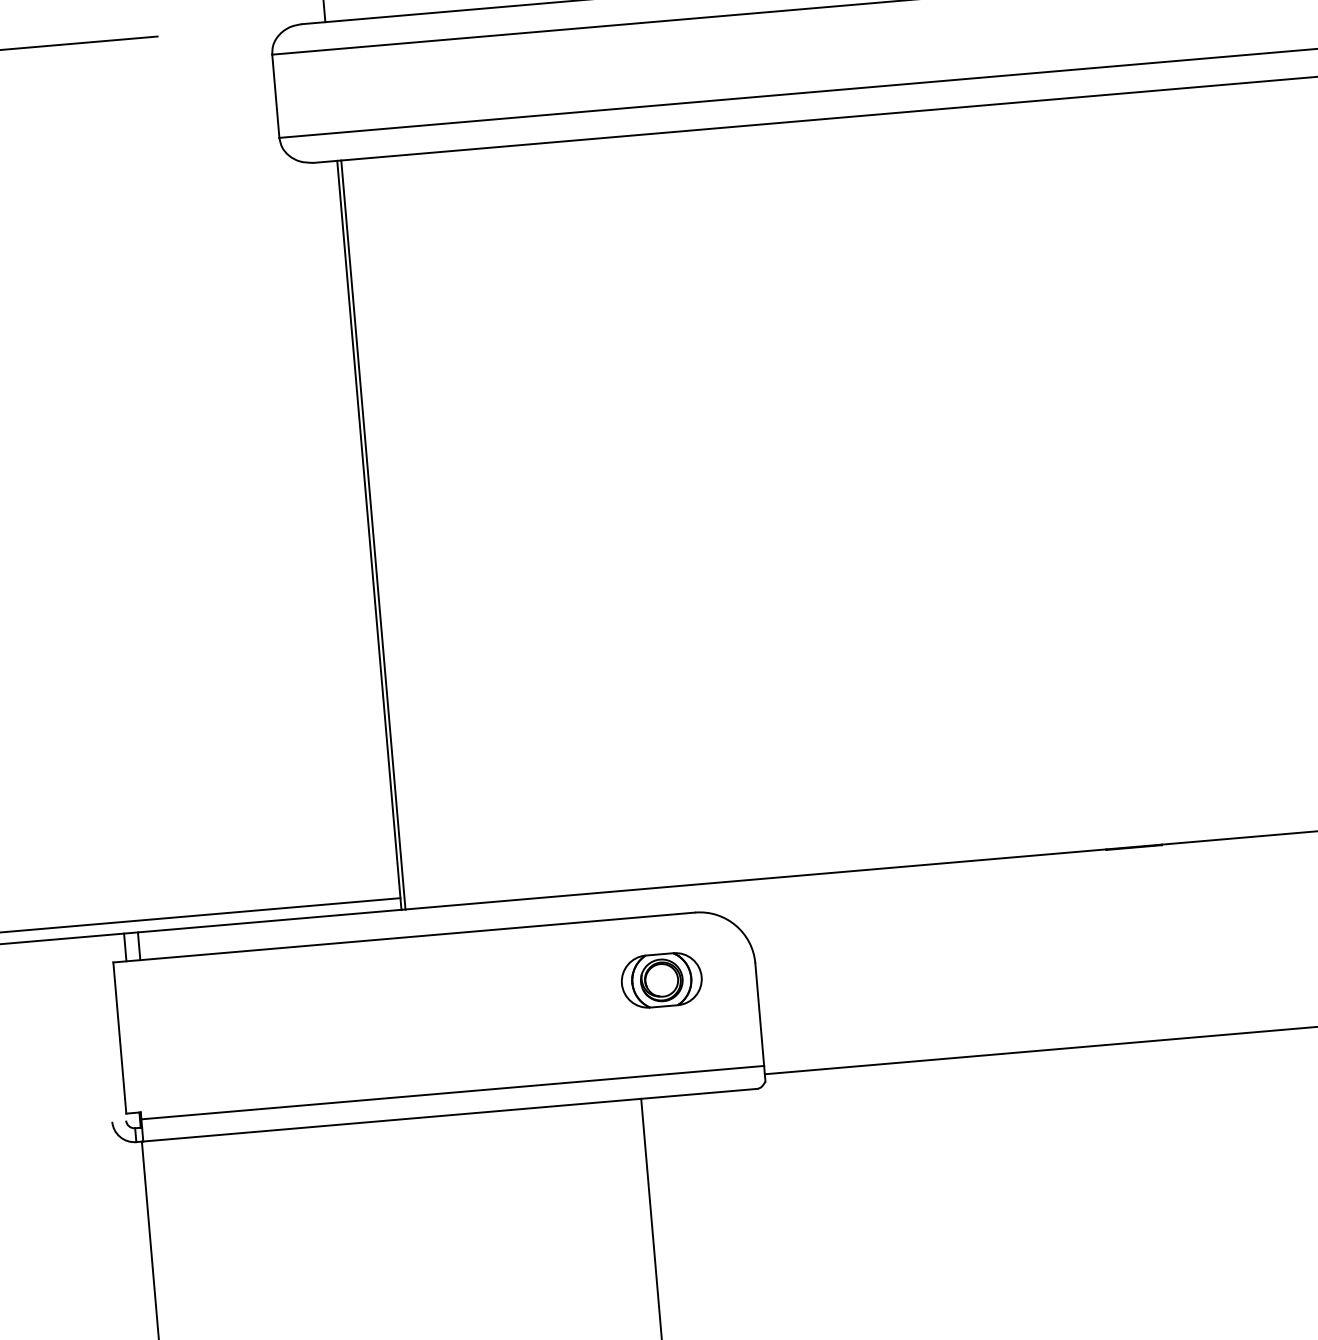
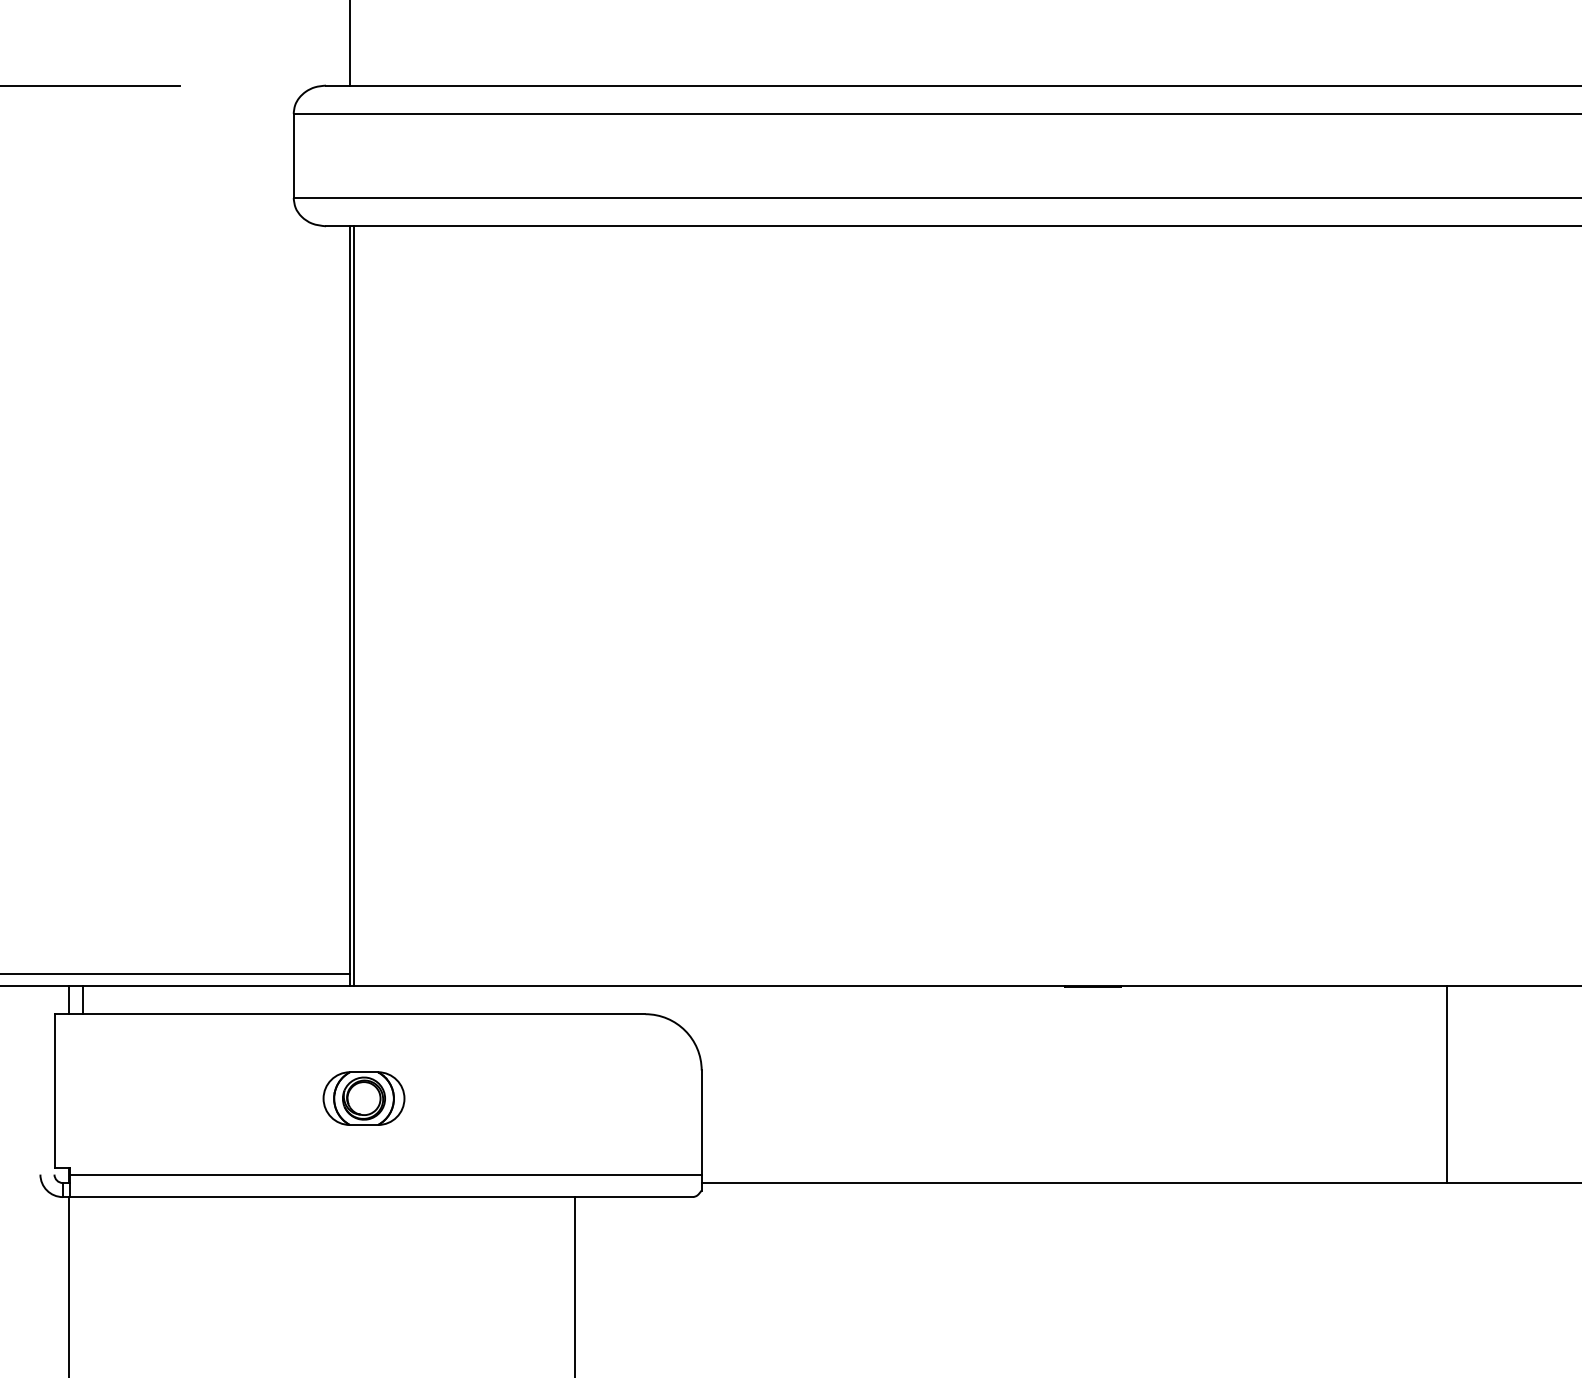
part: (661, 980) -> (363, 1098), moved

